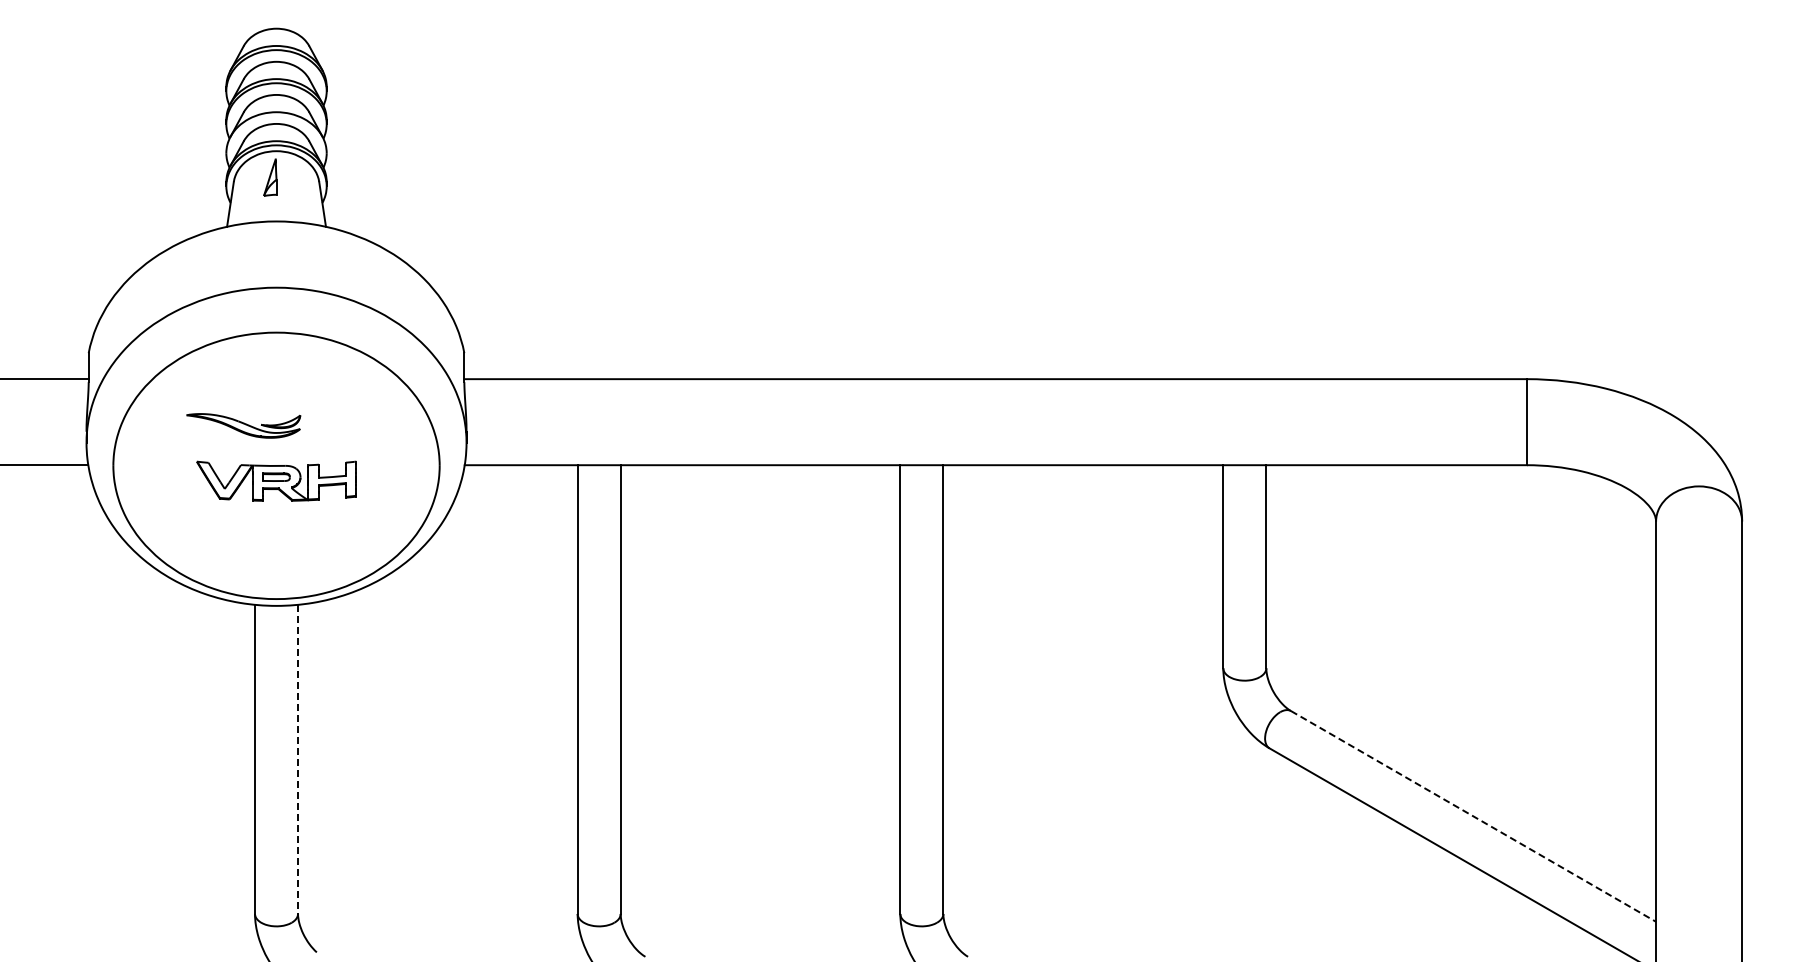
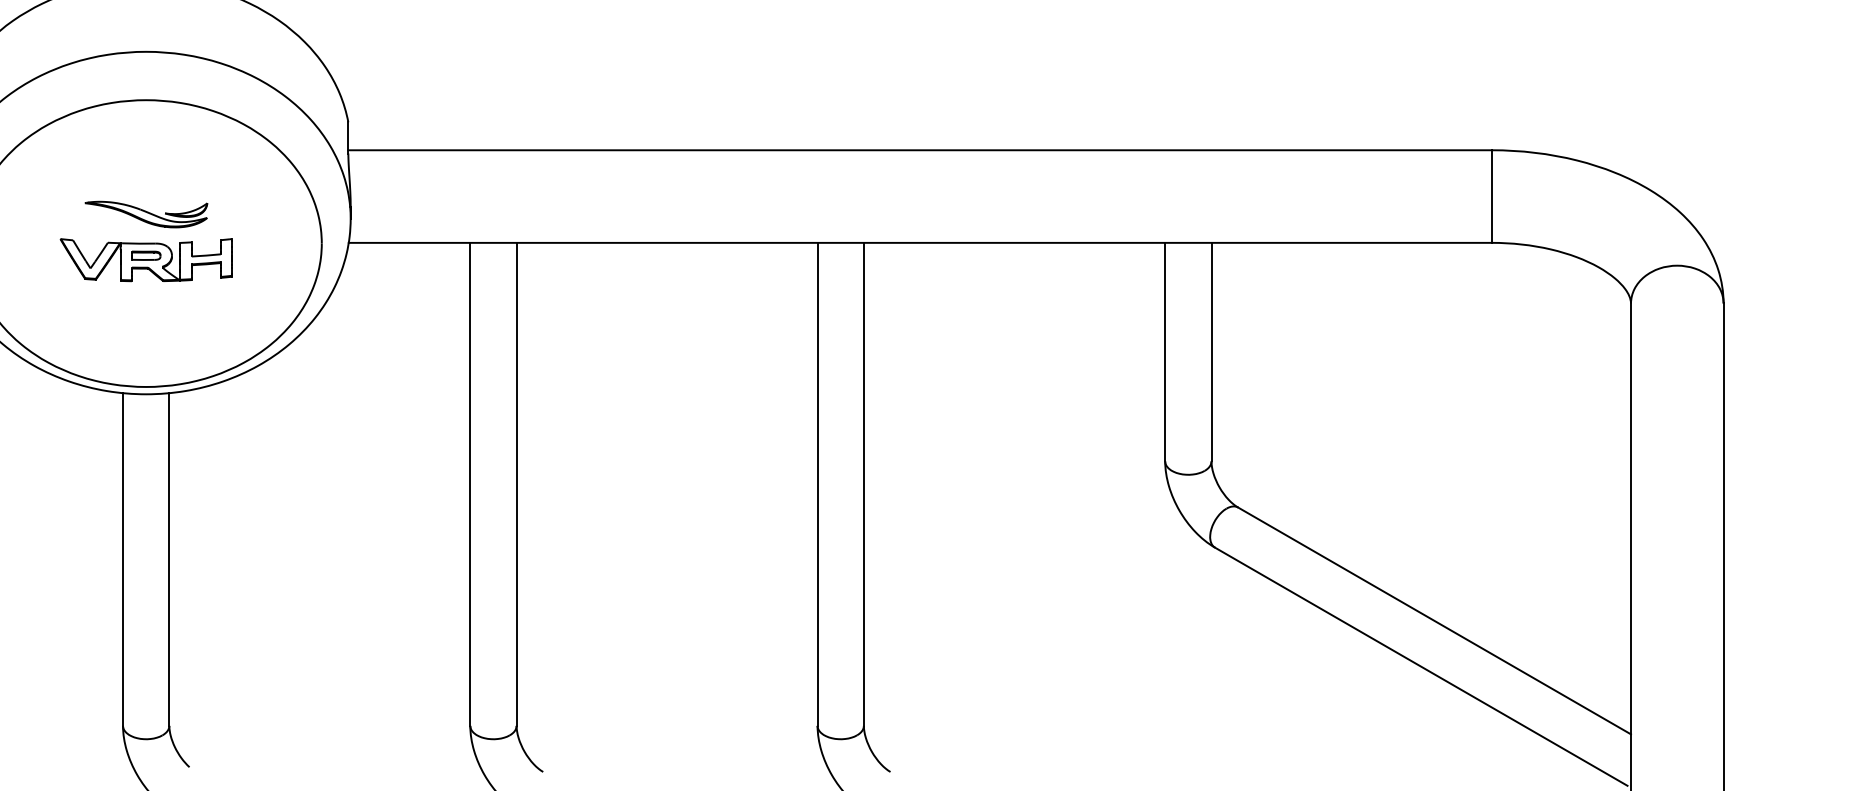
part: (243, 425) -> (146, 214), moved
line: (298, 759) -> (169, 559), dashed -> solid
line: (1473, 816) -> (1434, 620), dashed -> solid

